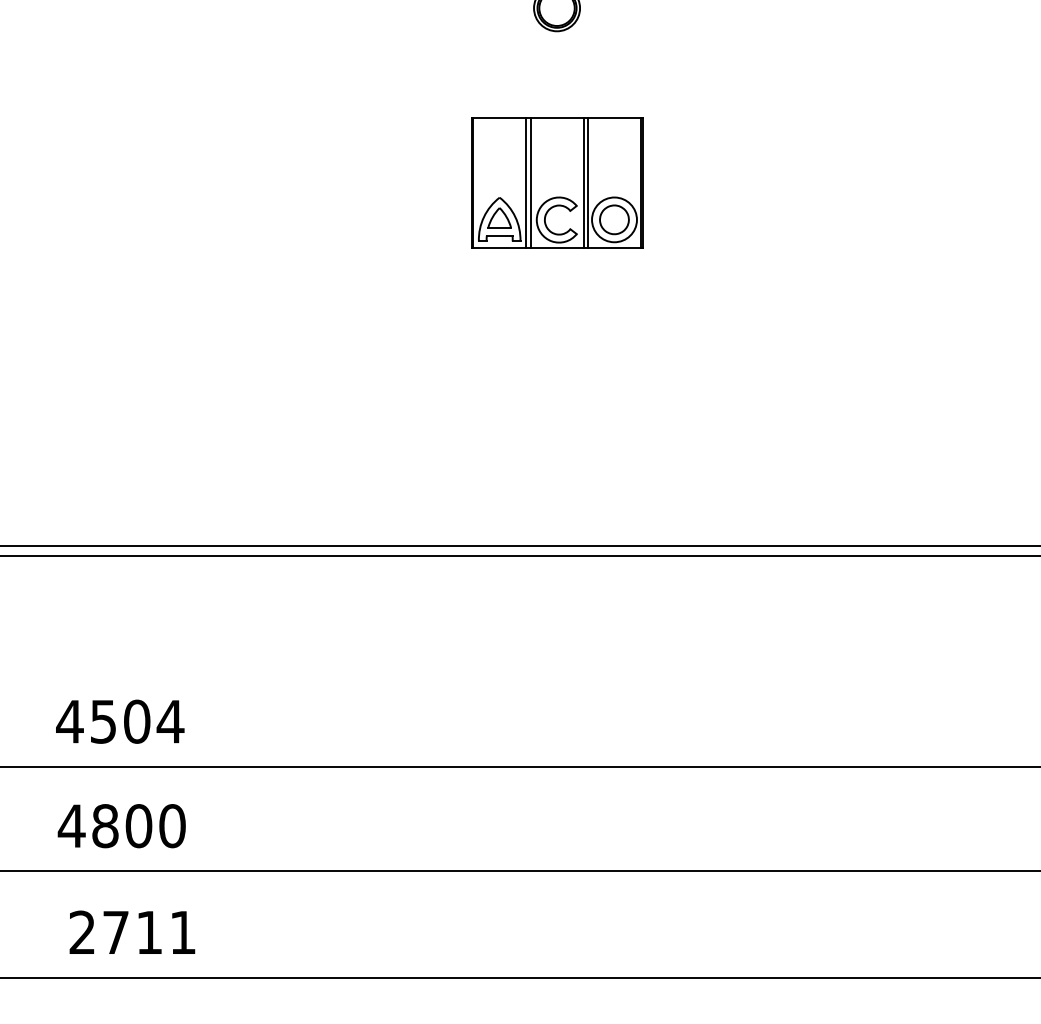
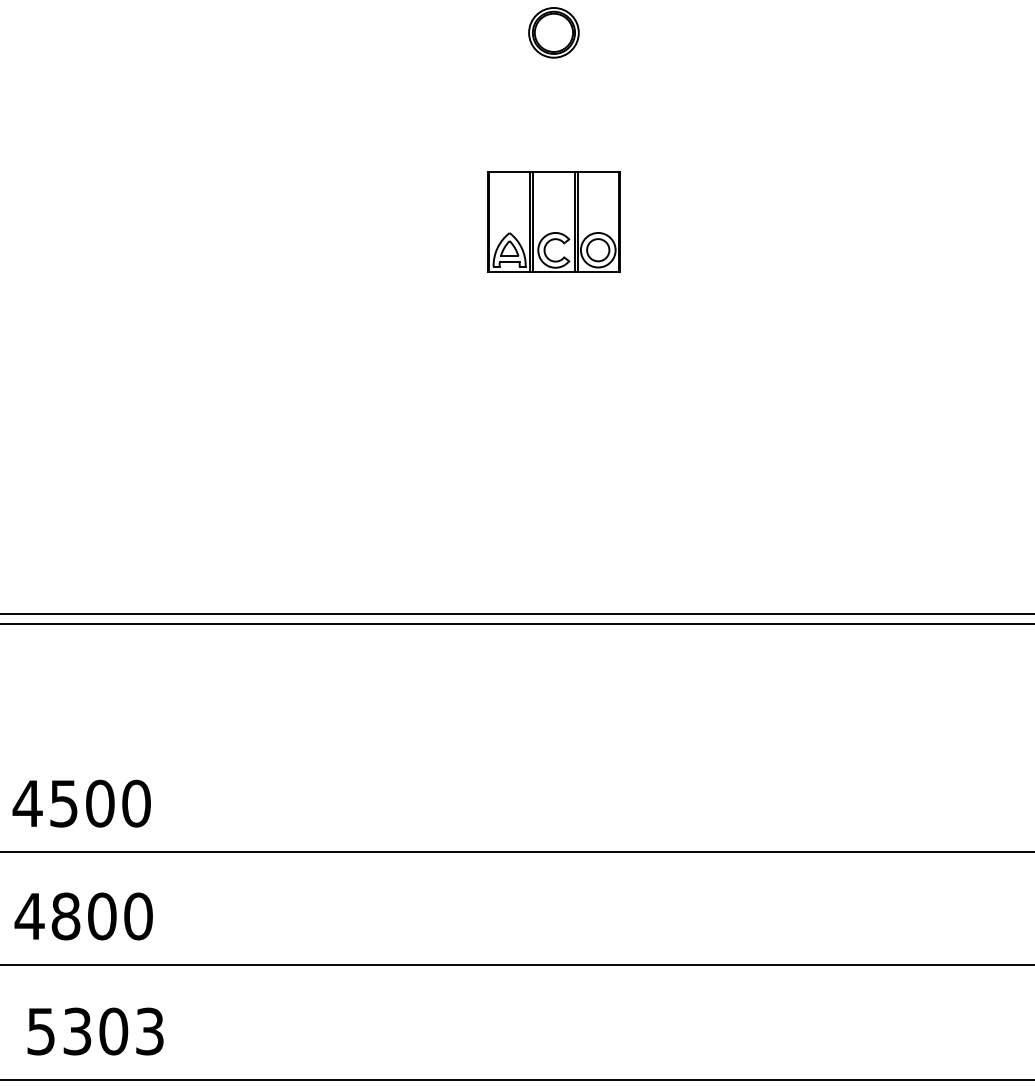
part: (556, 183) -> (553, 222), size x0.71
text: (170, 721) -> (136, 803), 4504 -> 4500
text: (132, 932) -> (95, 1031), 2711 -> 5303

